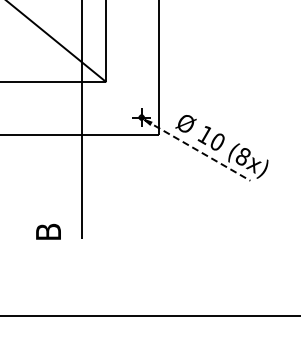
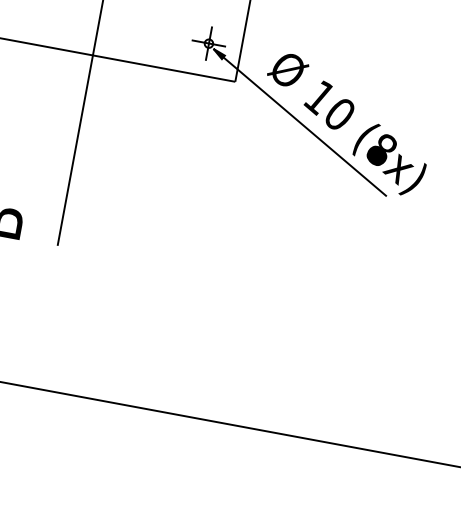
line: (197, 150) -> (300, 122), dashed -> solid

